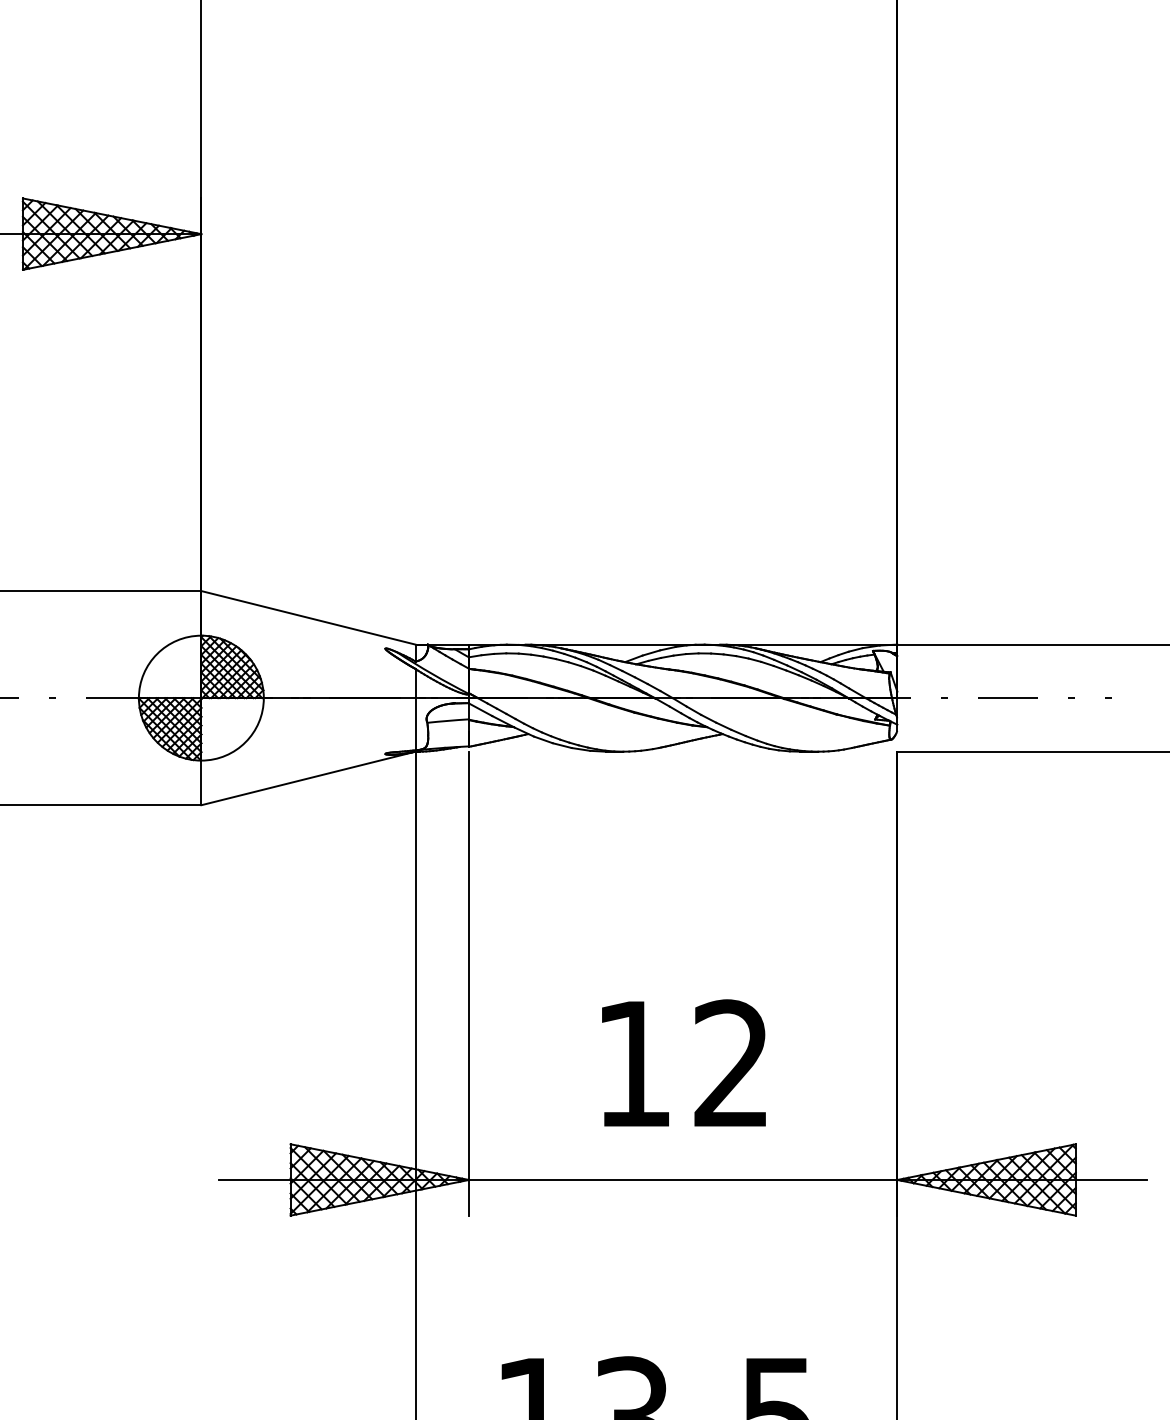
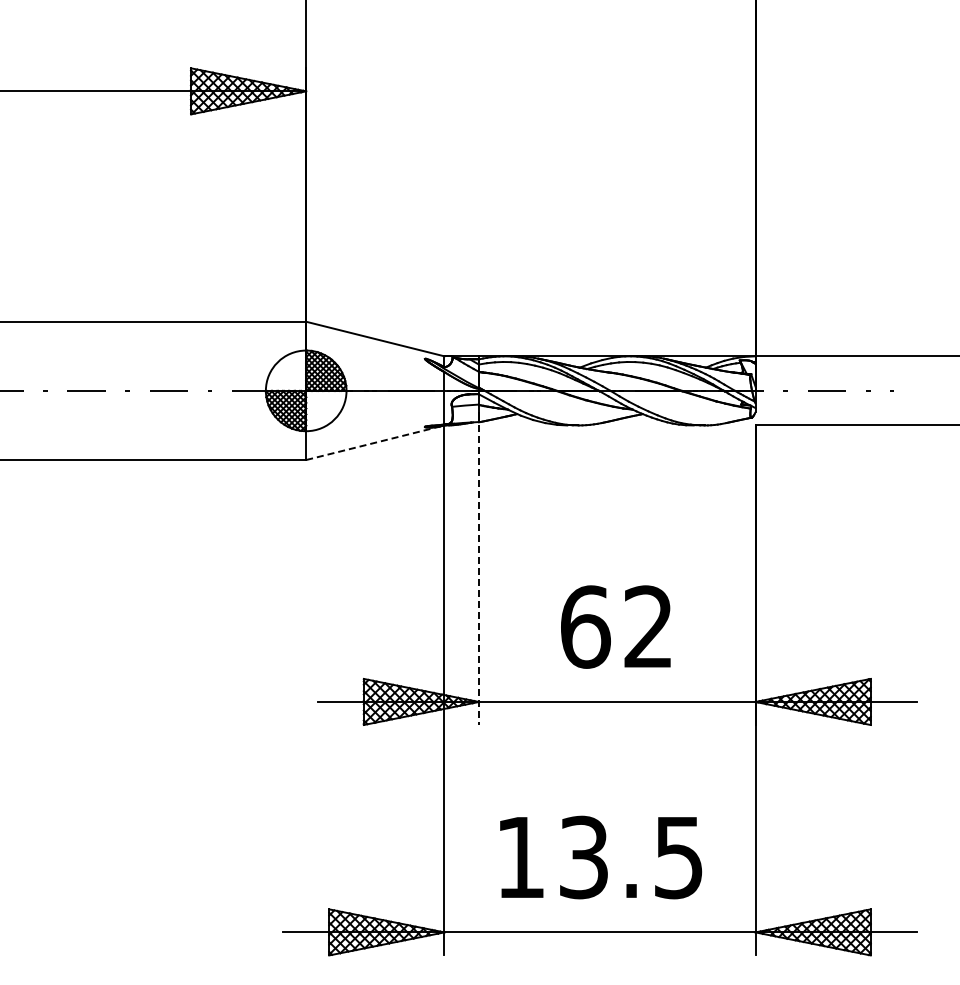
line: (308, 778) -> (375, 442), solid -> dashed
line: (469, 984) -> (479, 575), solid -> dashed
text: (633, 1063) -> (585, 626), 12 -> 62

